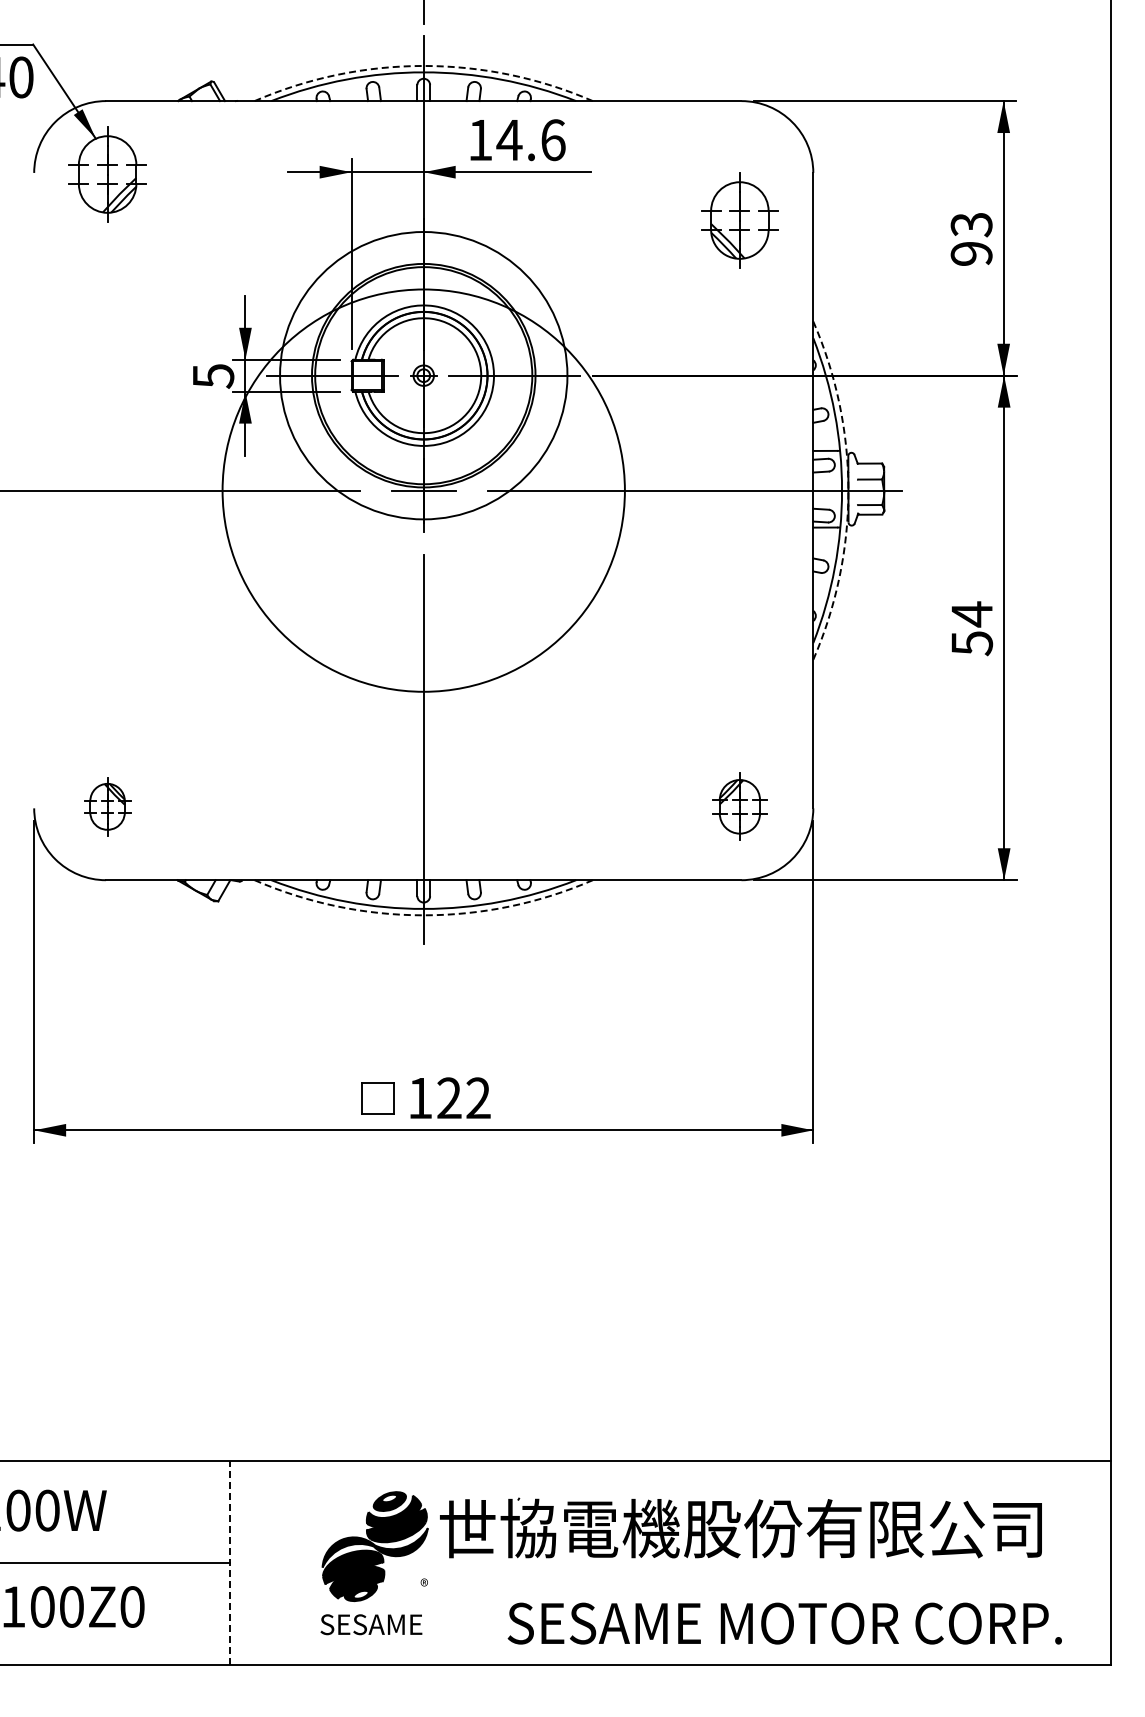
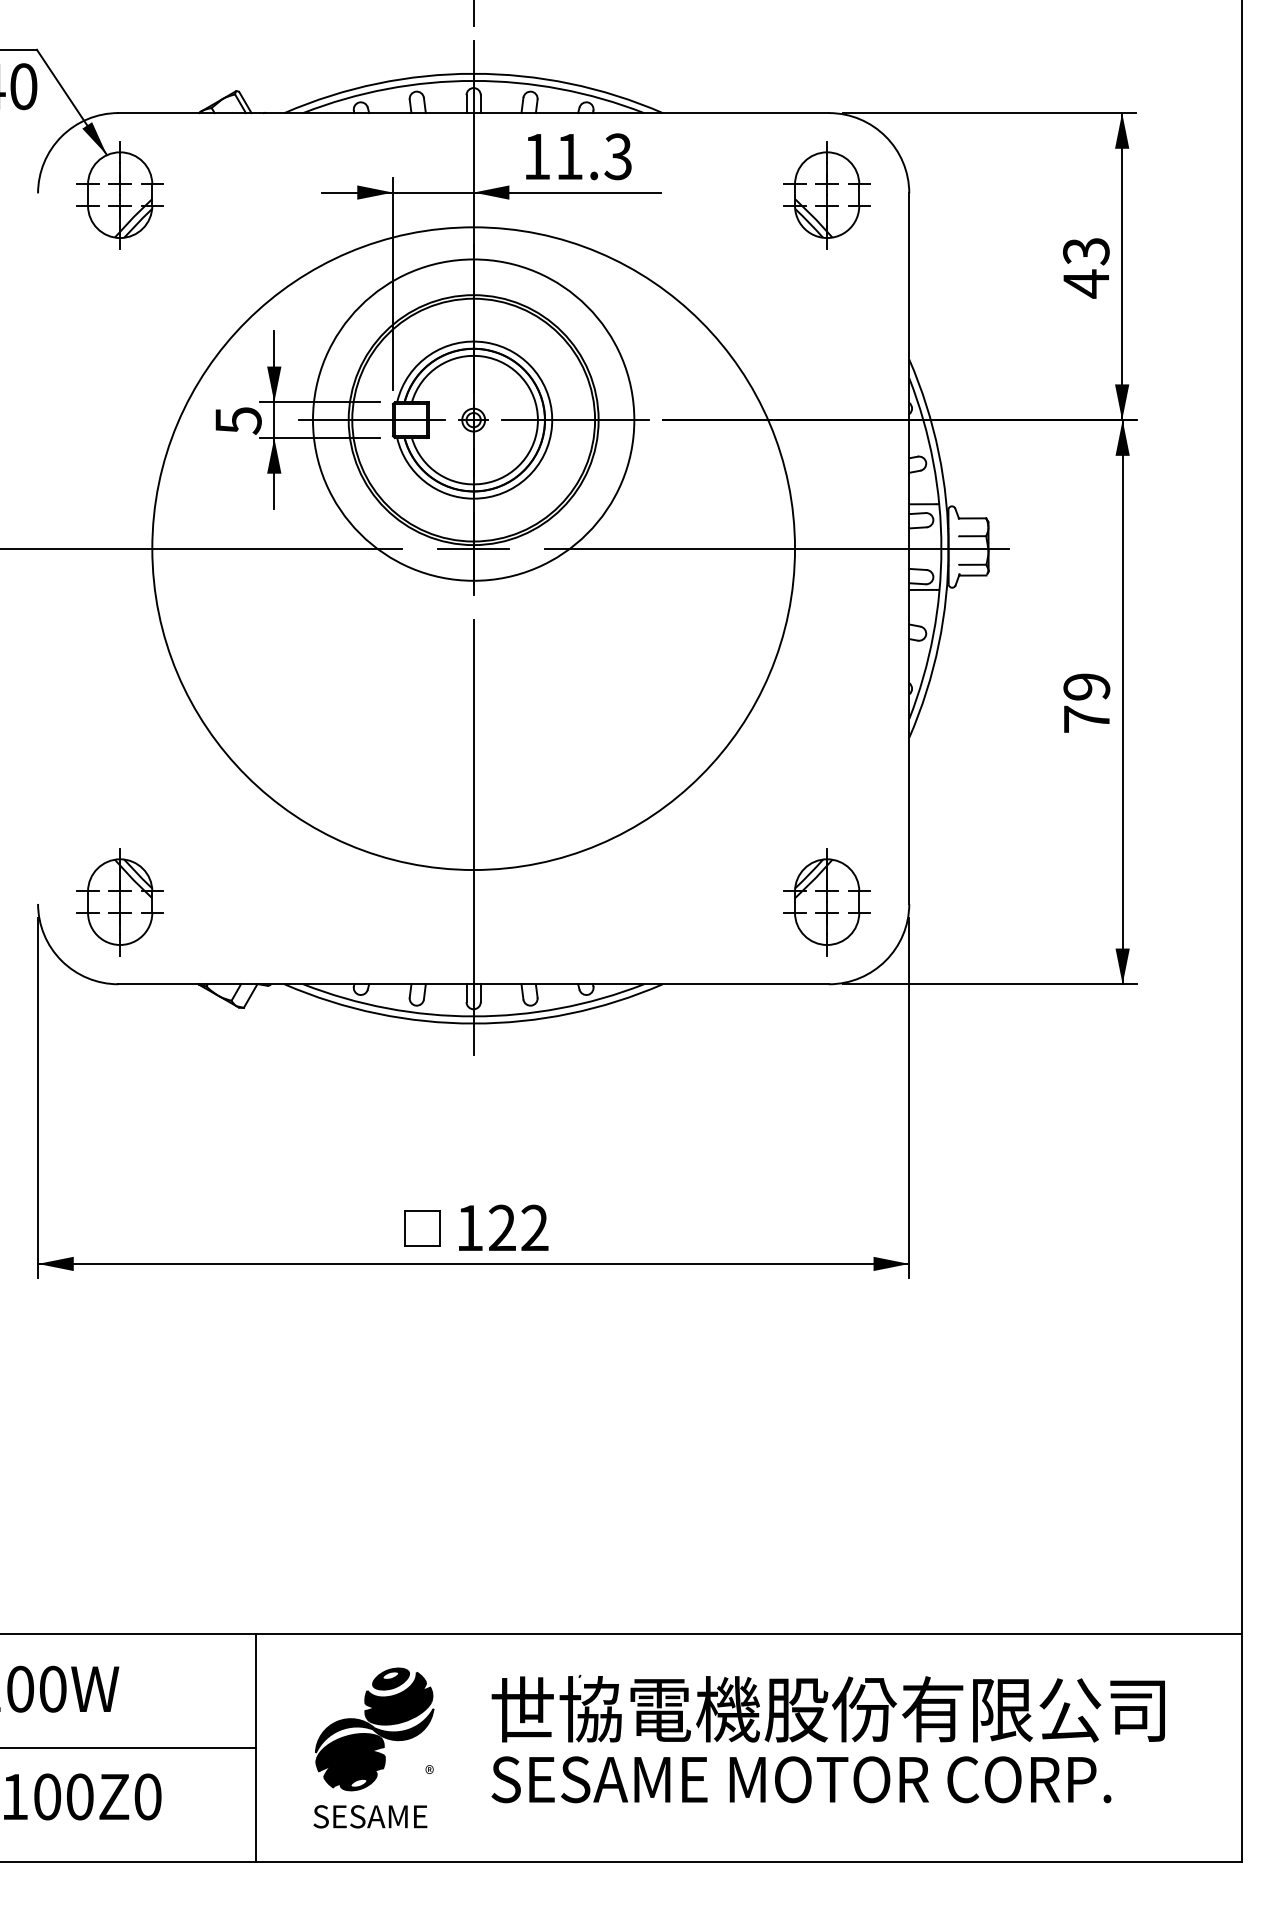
arc: (423, 65) -> (473, 73), dashed -> solid
text: (530, 140) -> (593, 157), 14.6 -> 11.3
part: (739, 220) -> (826, 195), moved
text: (971, 253) -> (1086, 283), 93 -> 43
circle: (423, 490) -> (473, 548), size x1.43
arc: (848, 490) -> (948, 548), dashed -> solid
text: (972, 628) -> (1087, 702), 54 -> 79
part: (107, 806) -> (120, 901), size x1.67
part: (739, 806) -> (826, 901), size x1.43
arc: (423, 915) -> (473, 1023), dashed -> solid
line: (229, 1562) -> (256, 1747), dashed -> solid
part: (374, 1563) -> (373, 1748), moved
text: (784, 1623) -> (801, 1779), moved

